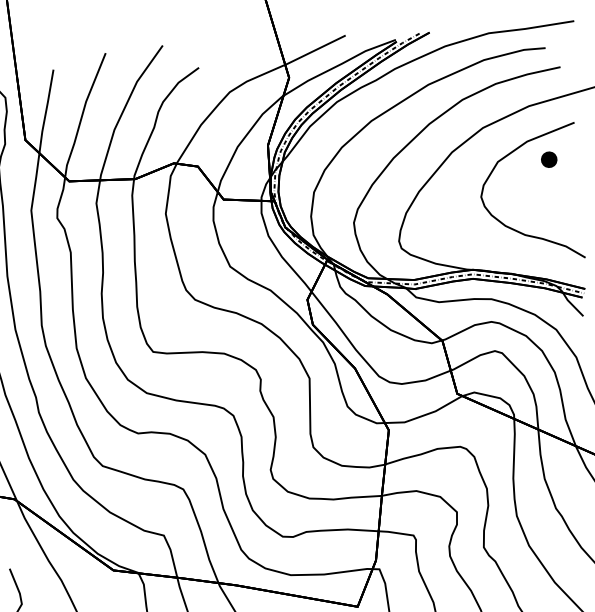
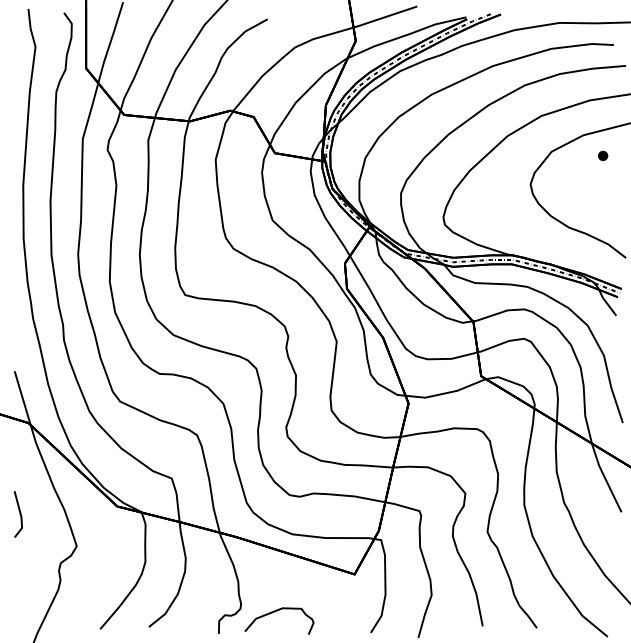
part: (549, 158) -> (603, 155), size x0.62

